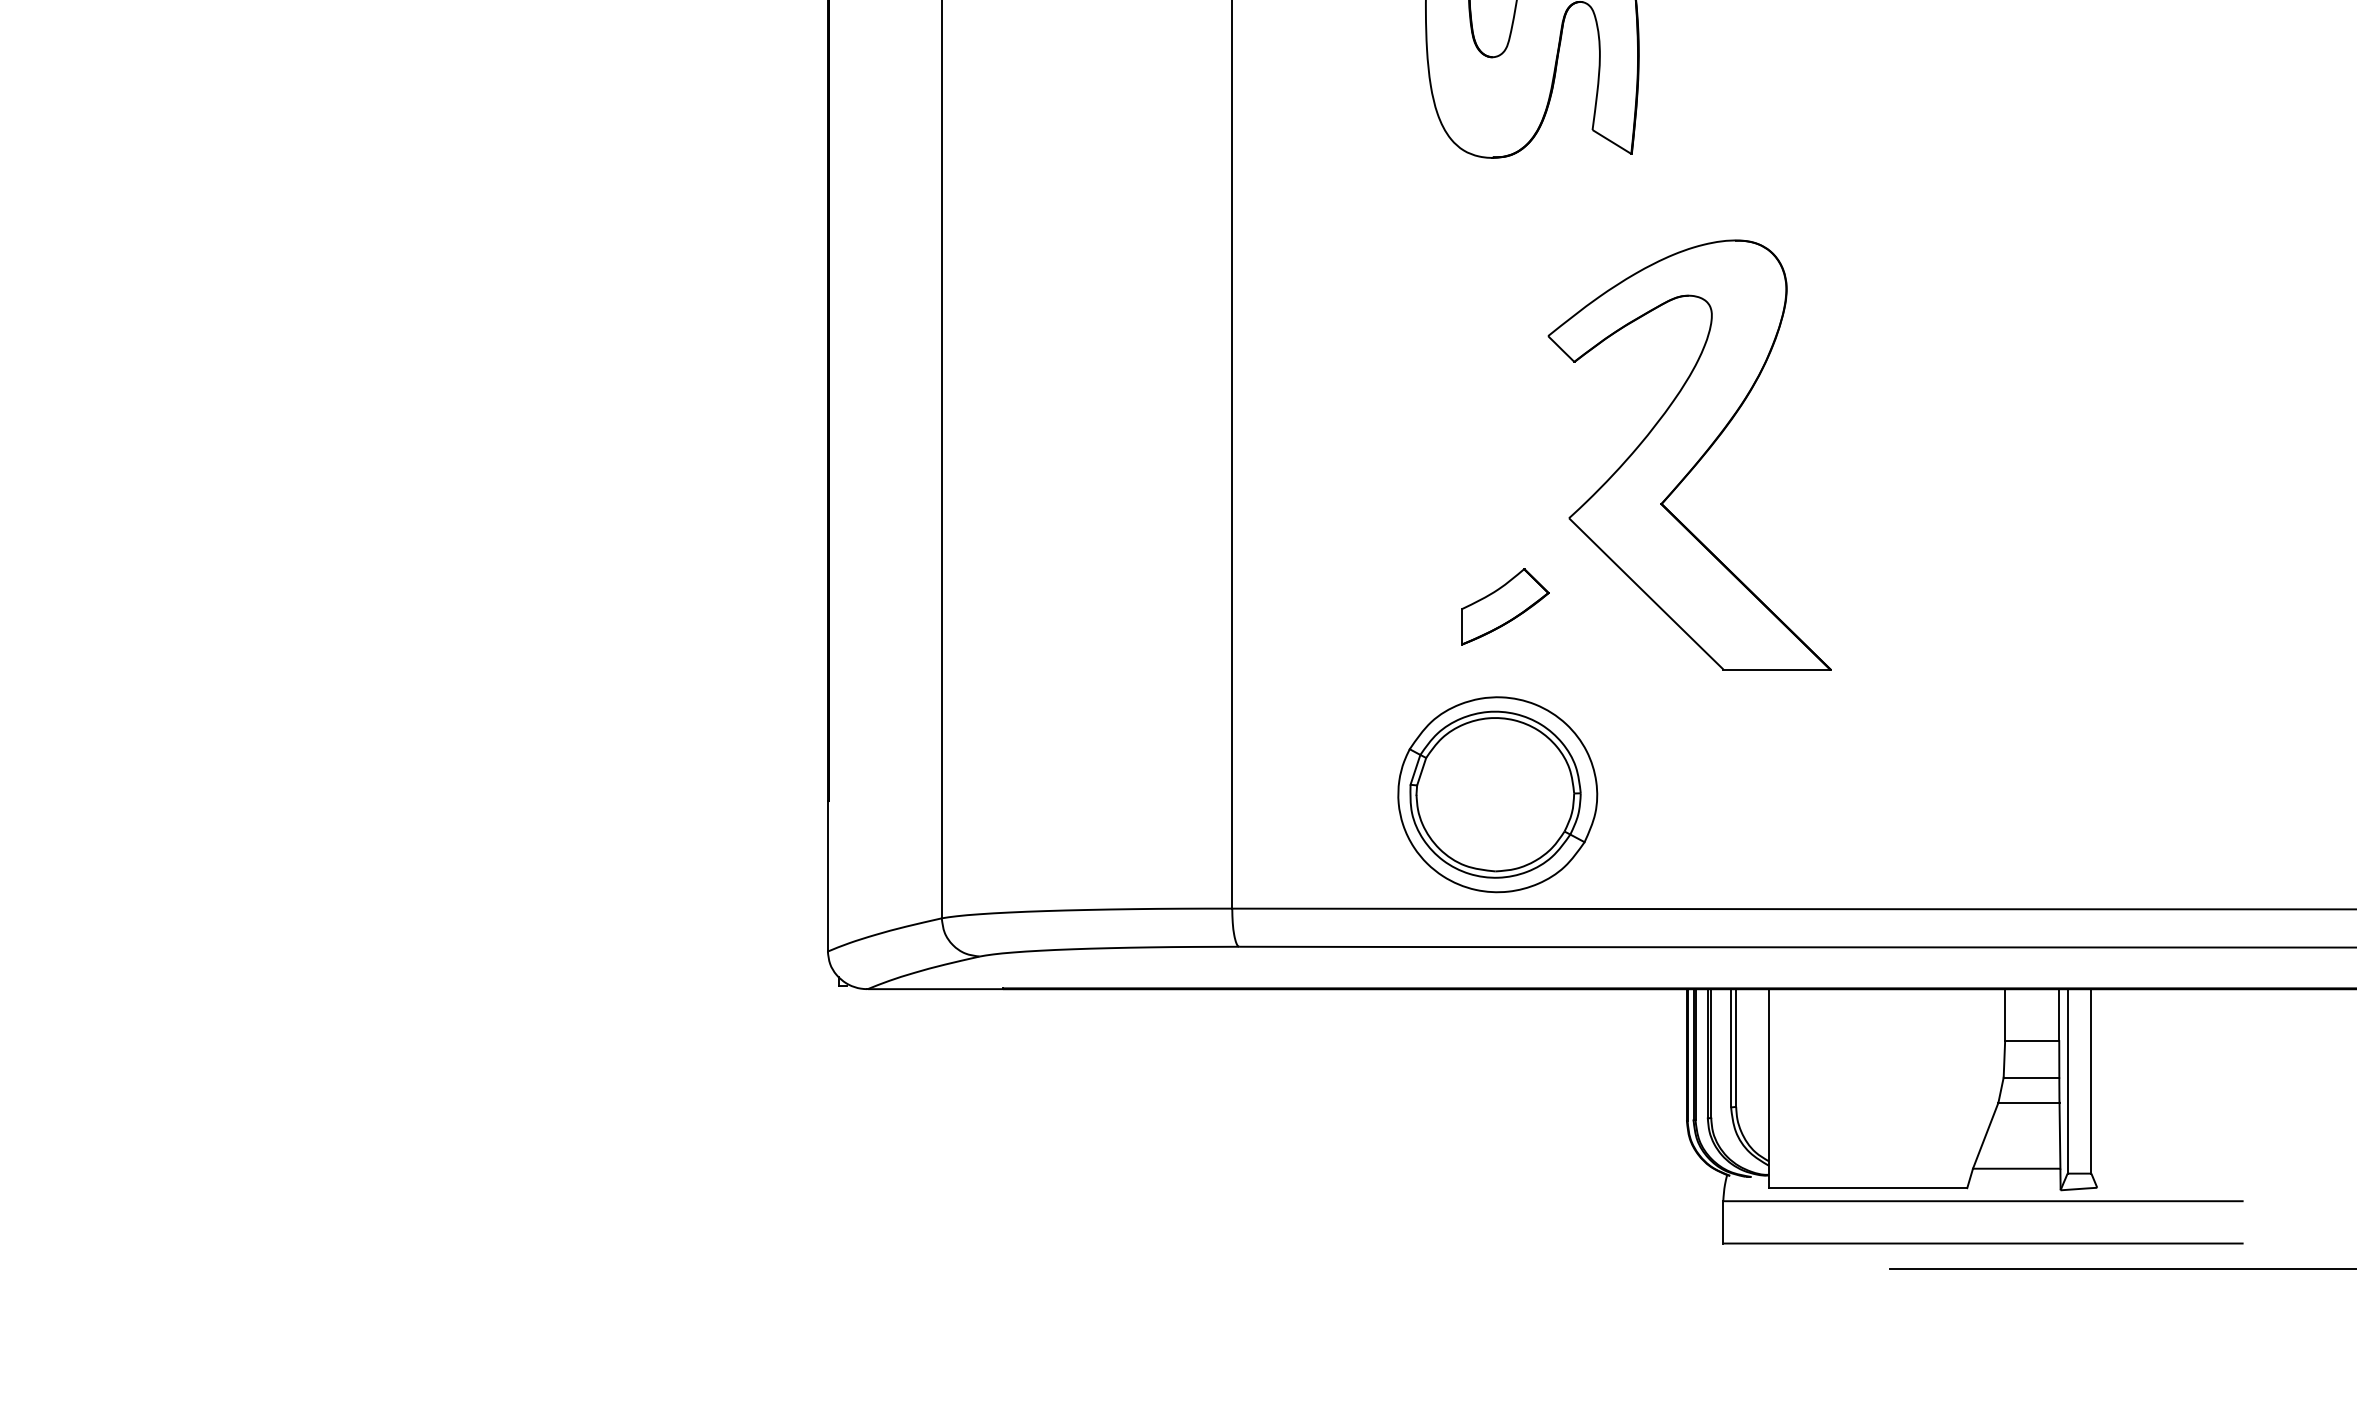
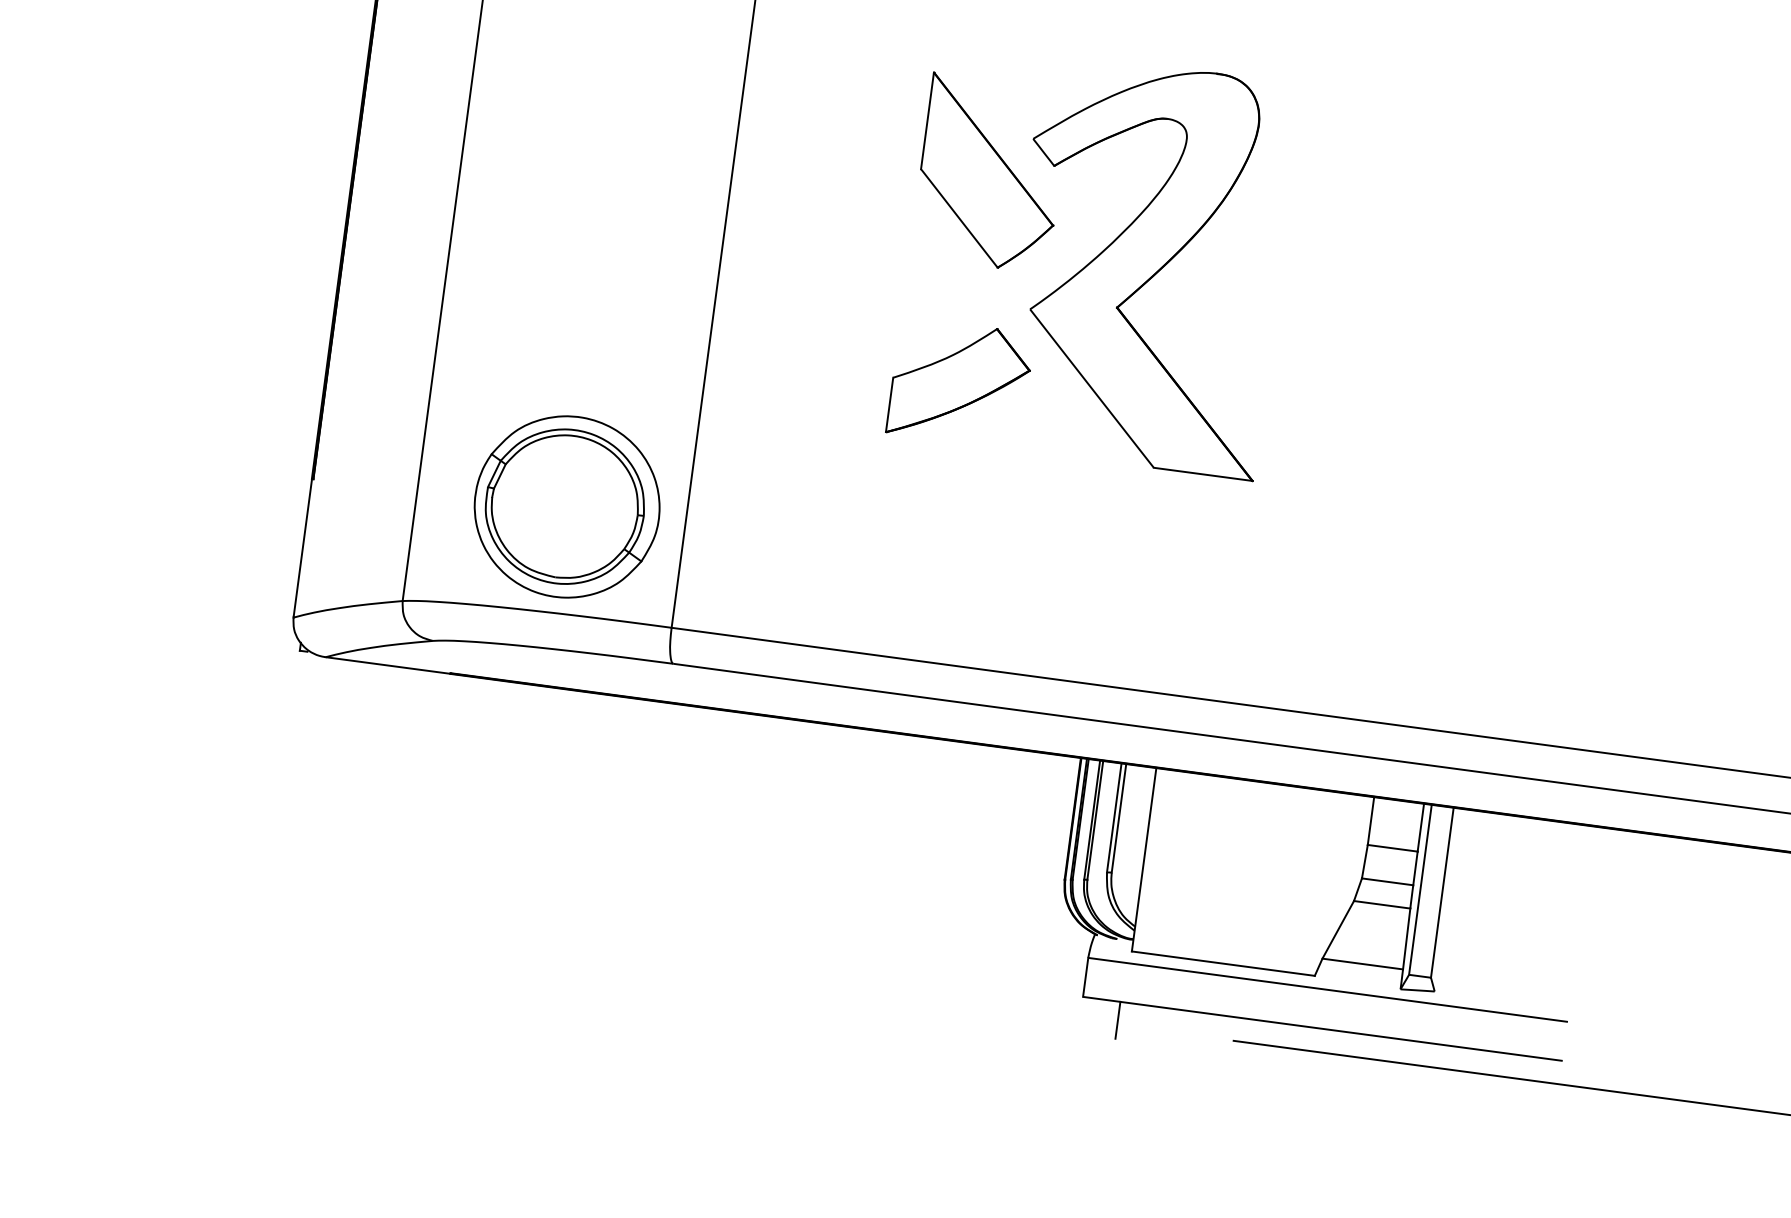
part: (1507, 378) -> (990, 172), added
part: (1505, 606) -> (960, 382), size x1.67
part: (1497, 794) -> (566, 506), moved
line: (1763, 1263) -> (1117, 1020), added

